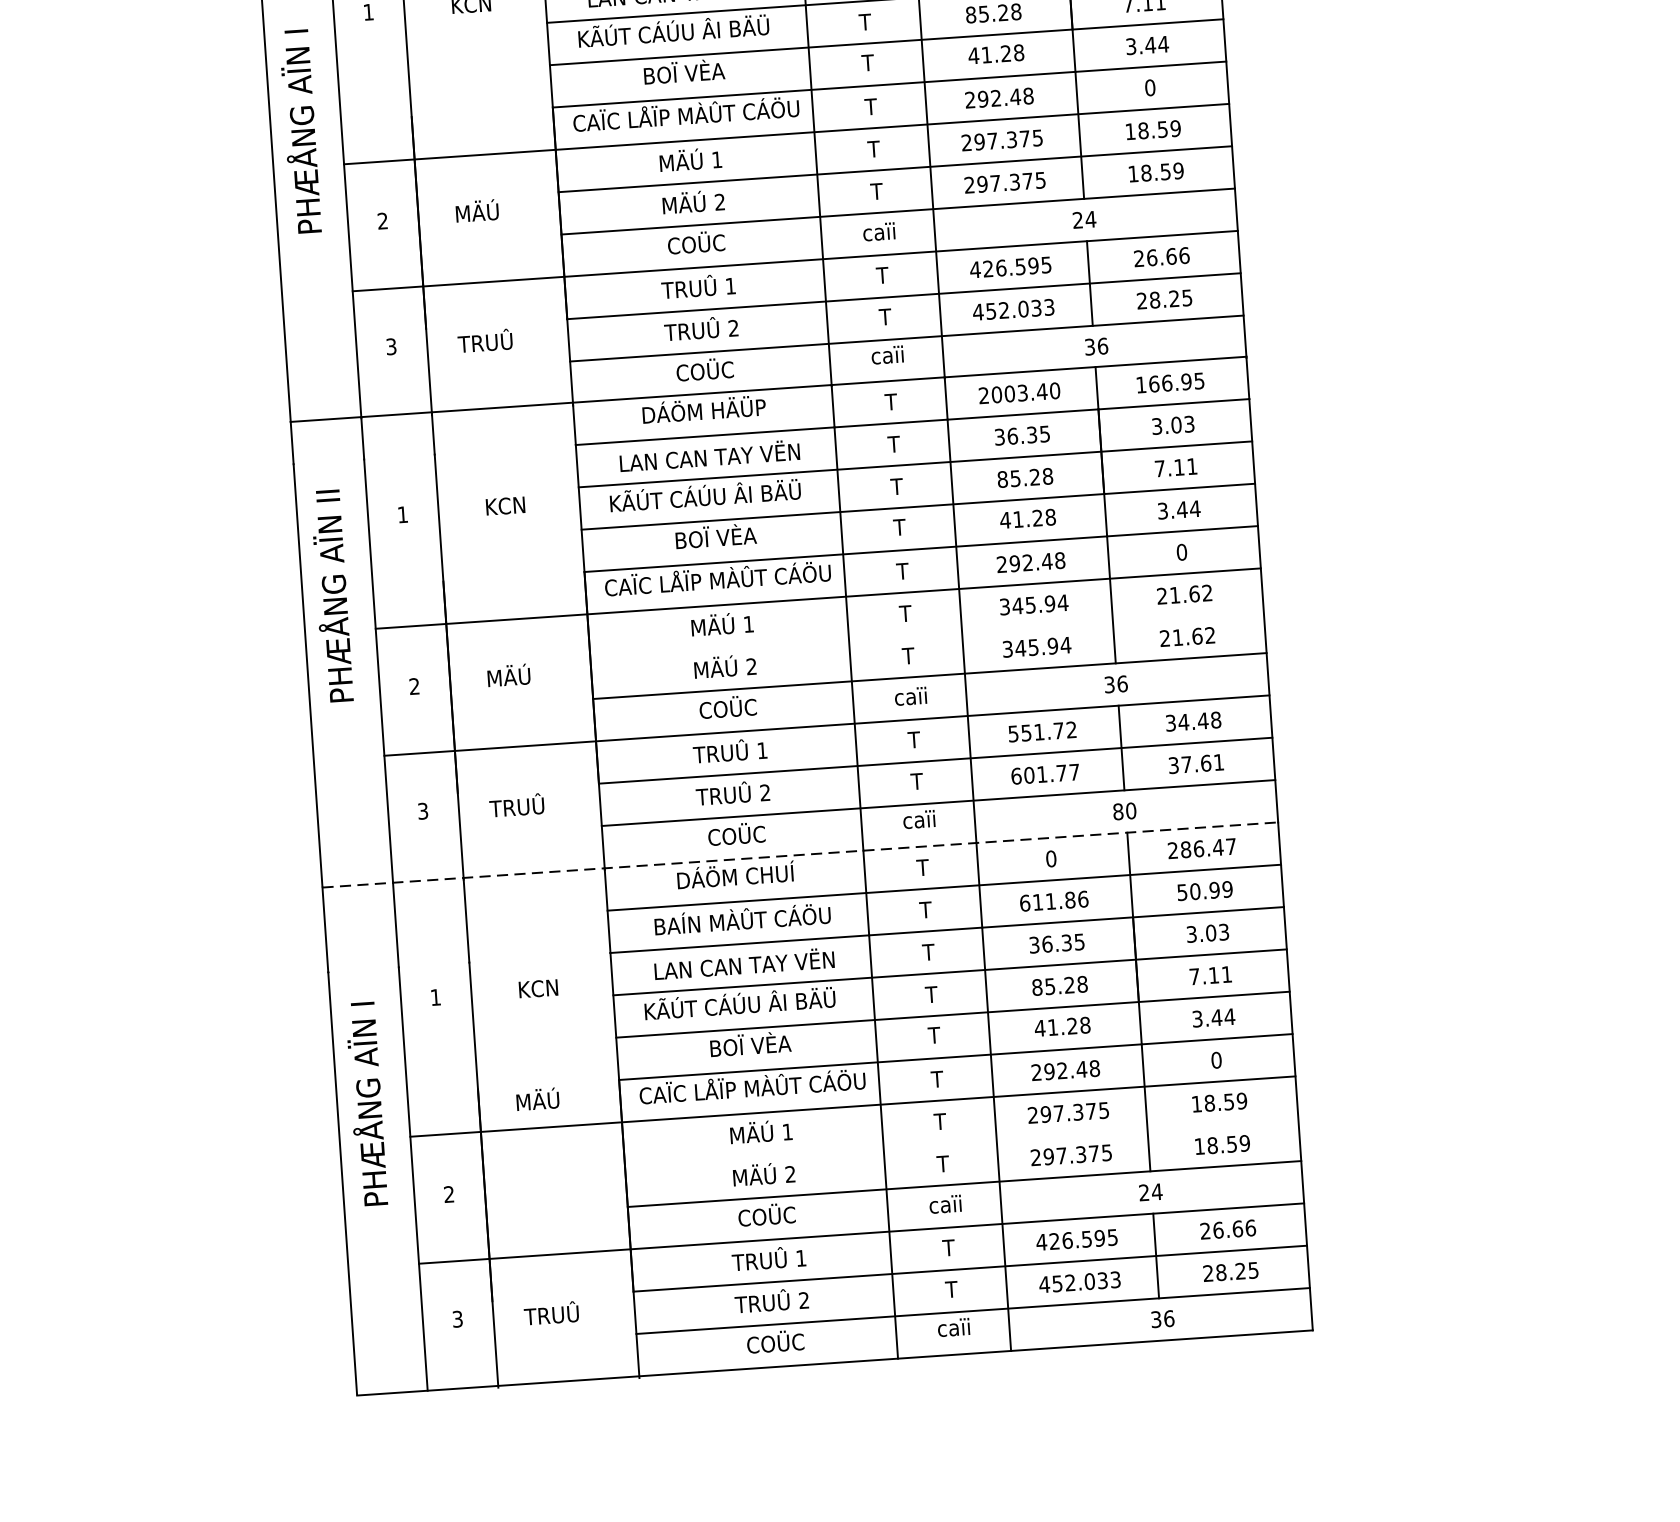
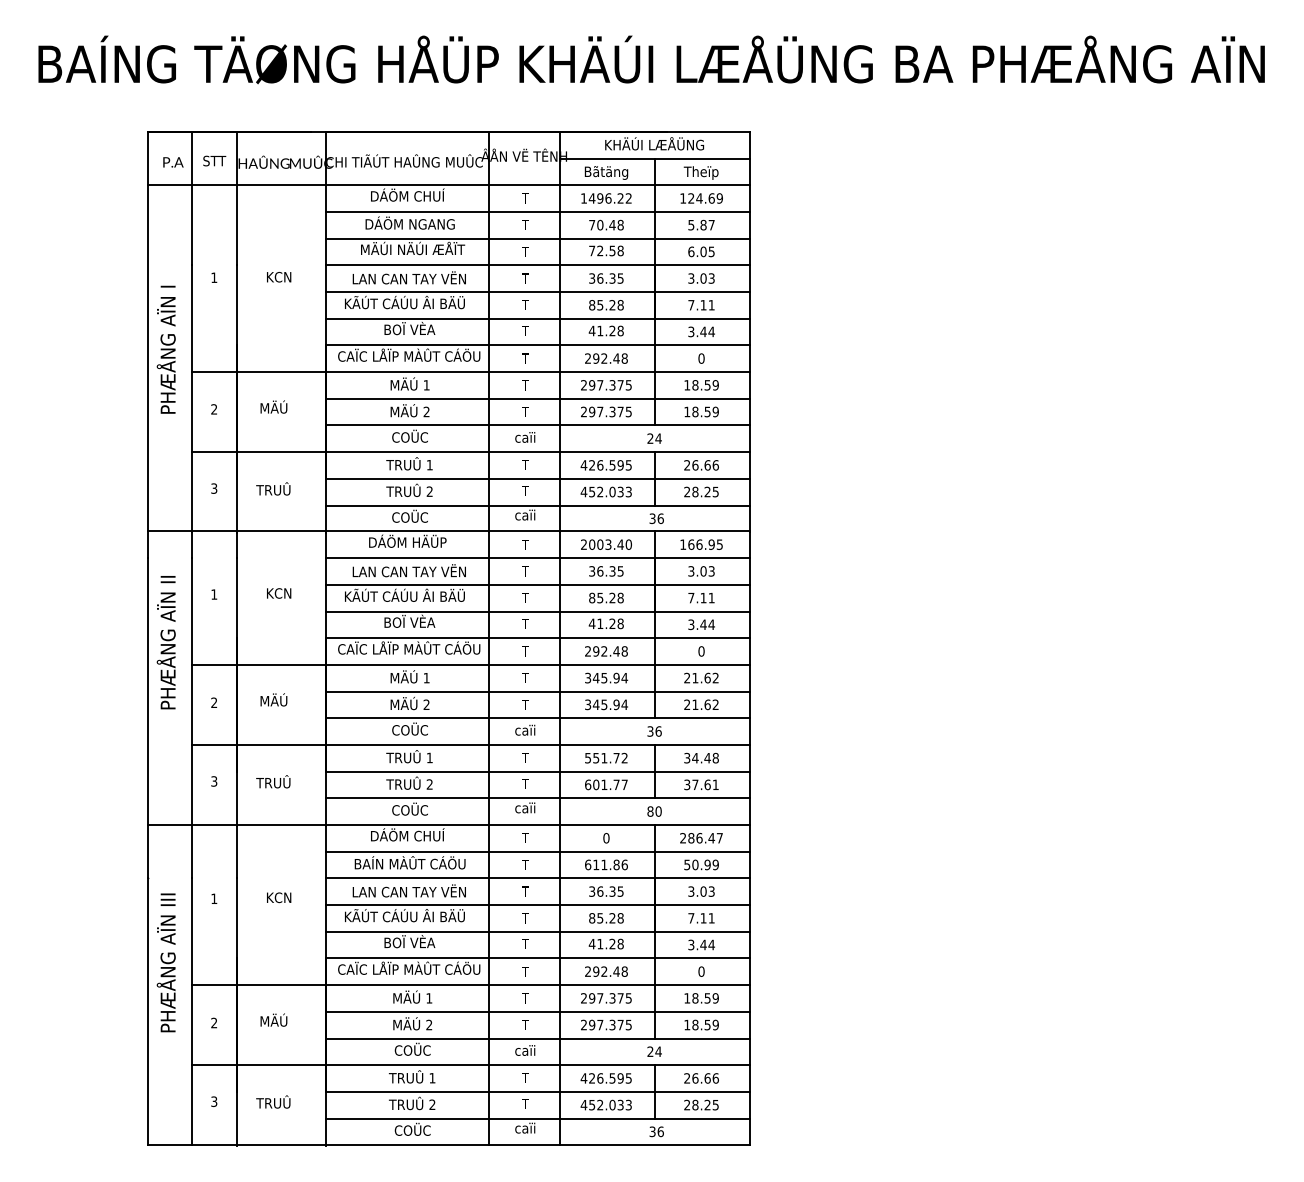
line: (926, 633) -> (537, 691), added
line: (800, 855) -> (449, 825), dashed -> solid
text: (537, 1098) -> (273, 1019), moved
text: (365, 1103) -> (165, 962), PHÆÅNG AÏN I -> PHÆÅNG AÏN III
line: (960, 1141) -> (537, 1011), added

